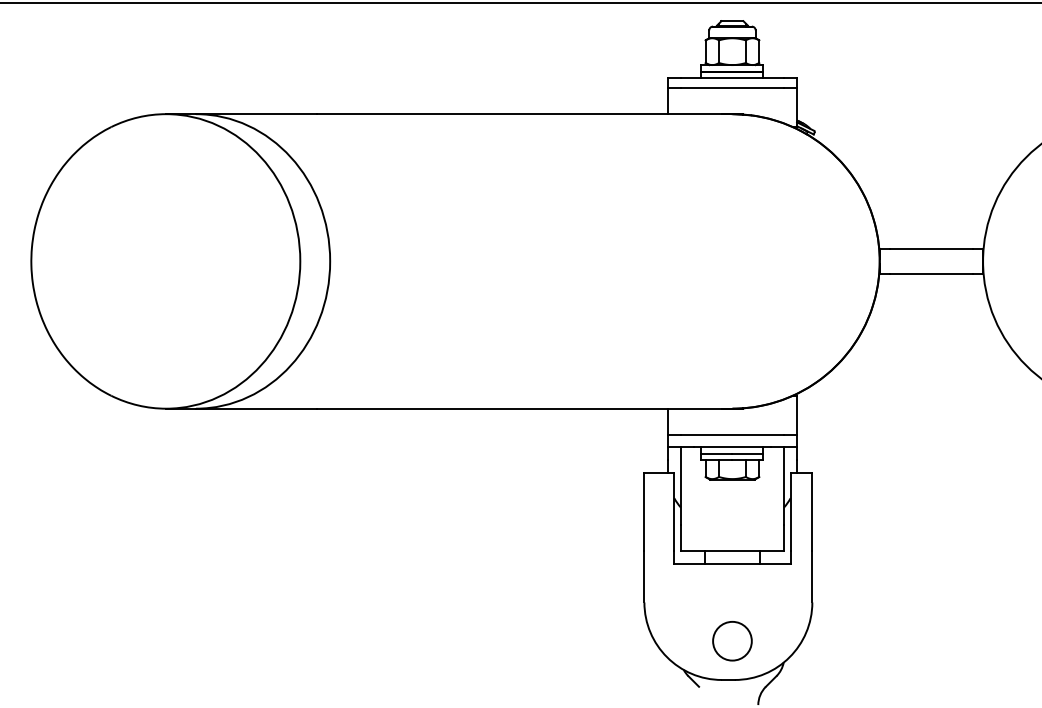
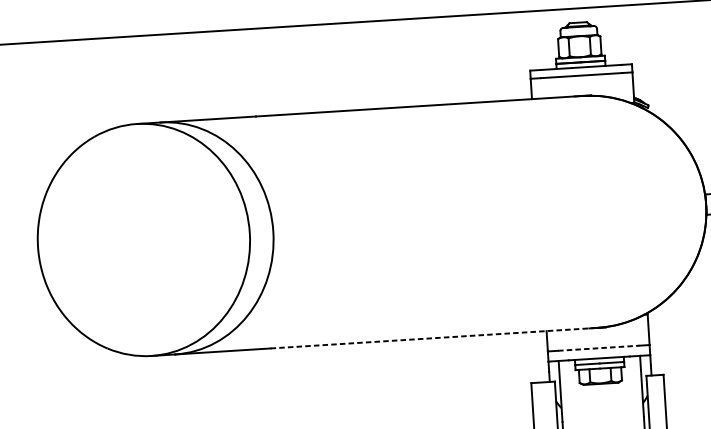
line: (524, 408) -> (433, 338), solid -> dashed
line: (732, 434) -> (598, 348), solid -> dashed

